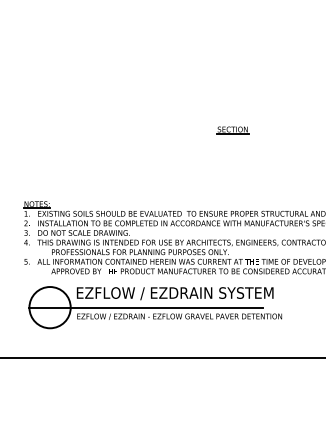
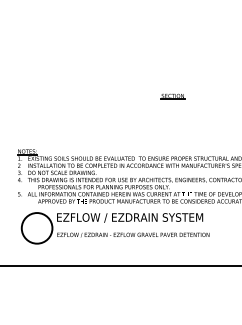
line: (146, 307) -> (108, 228), removed

